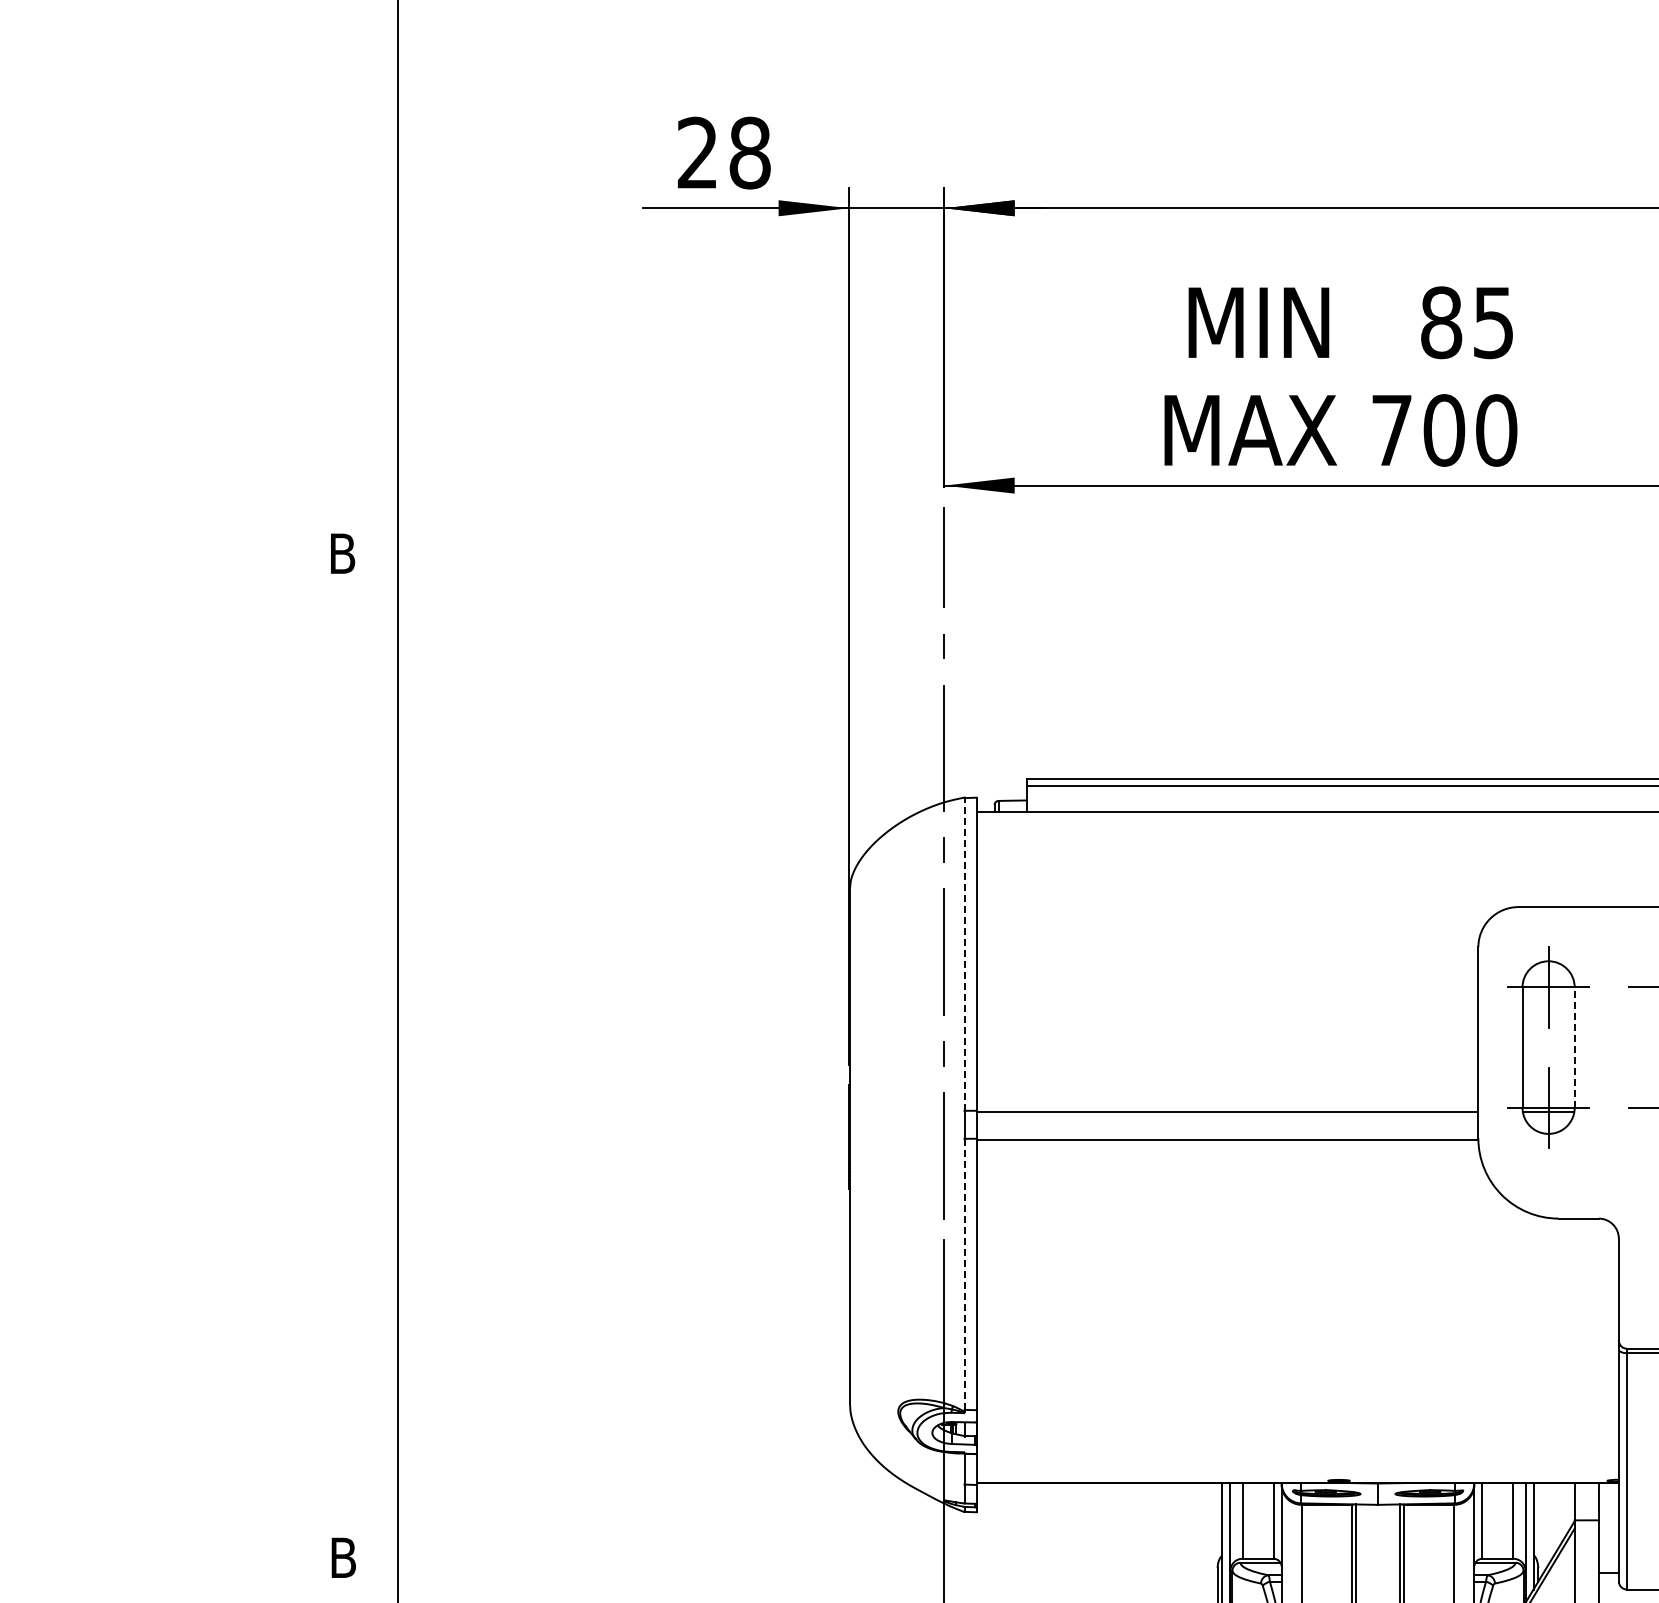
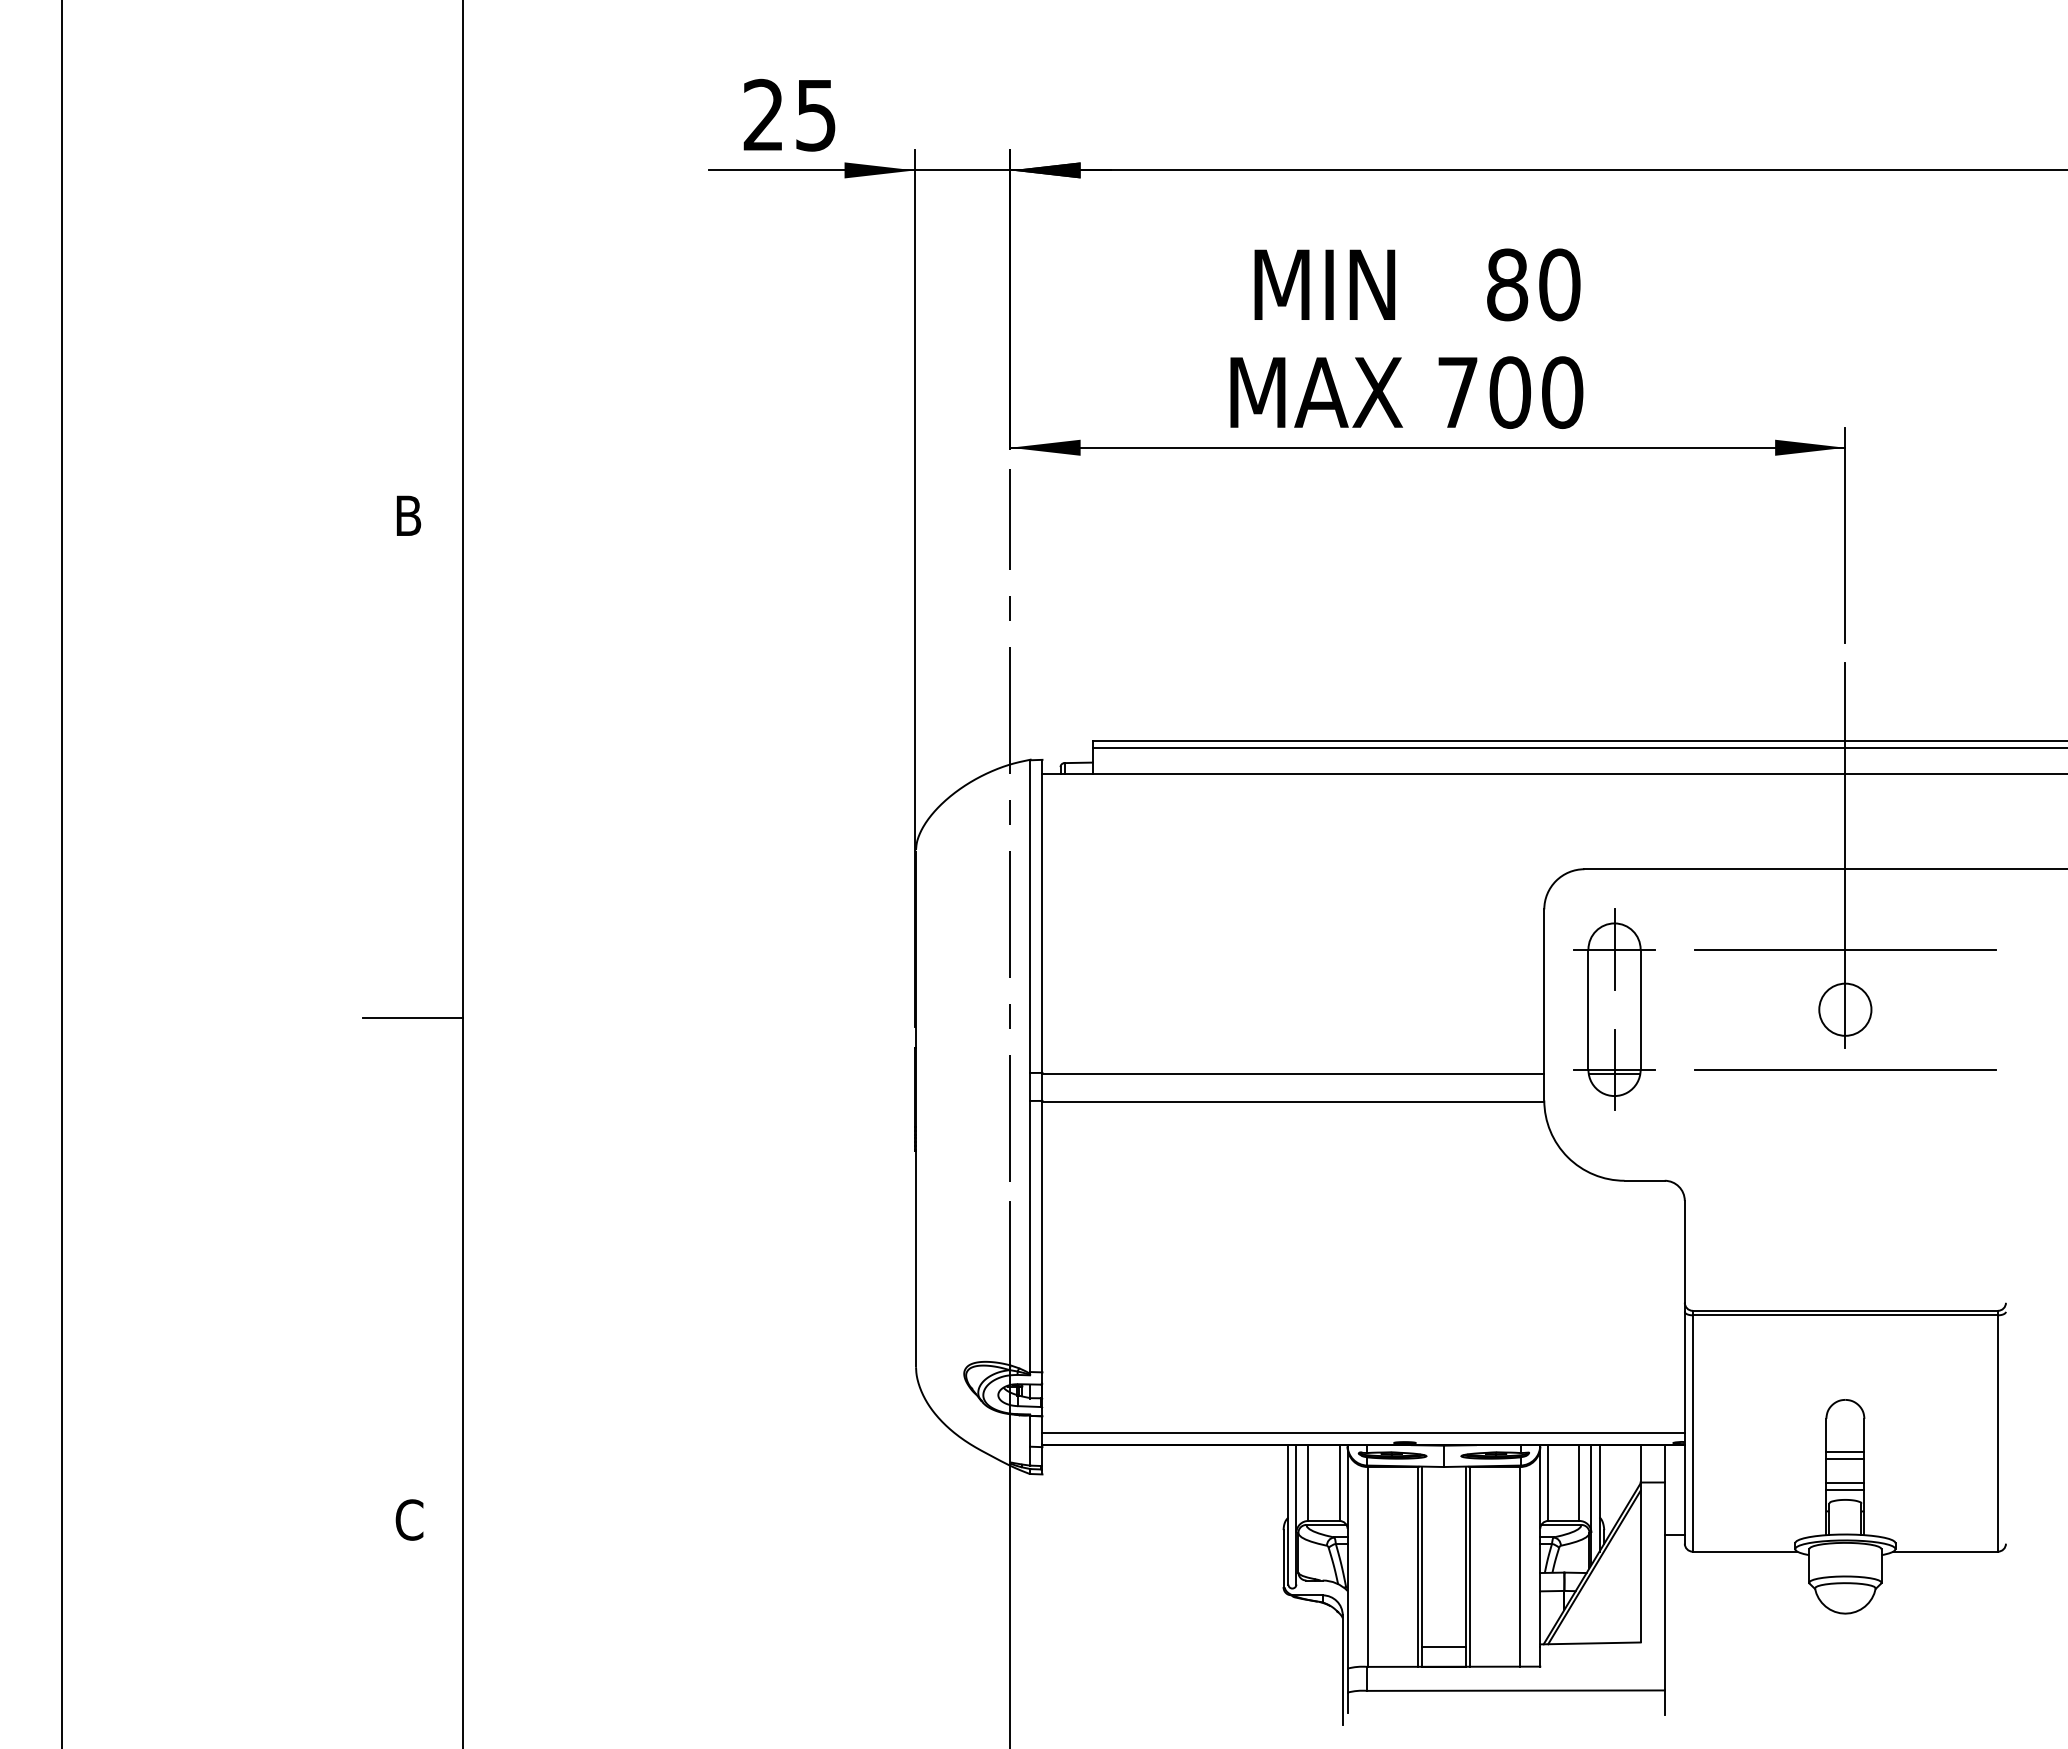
text: (749, 152) -> (815, 114), 28 -> 25
text: (1493, 322) -> (1559, 284), 85 -> 80
line: (964, 954) -> (1030, 916), dashed -> solid
line: (1574, 1047) -> (1640, 1009), dashed -> solid
line: (347, 1055) -> (413, 1017), added
line: (964, 1274) -> (1030, 1236), dashed -> solid
line: (1297, 1470) -> (1363, 1432), added
text: (343, 1557) -> (409, 1519), B -> C

